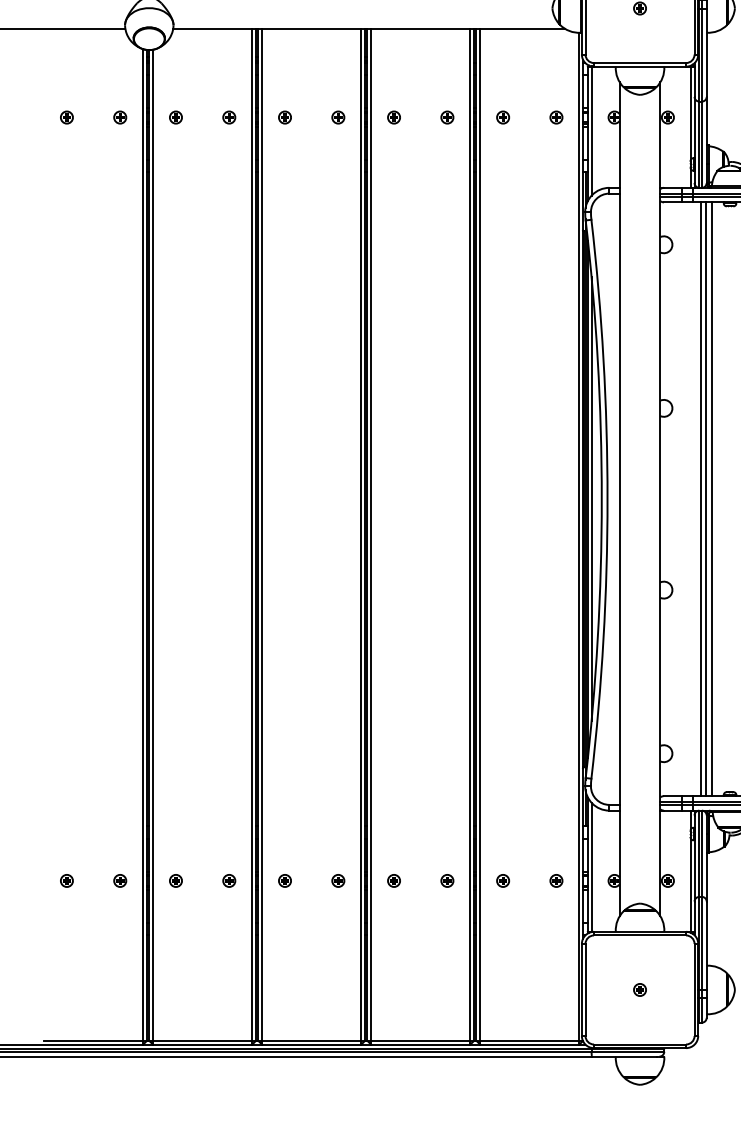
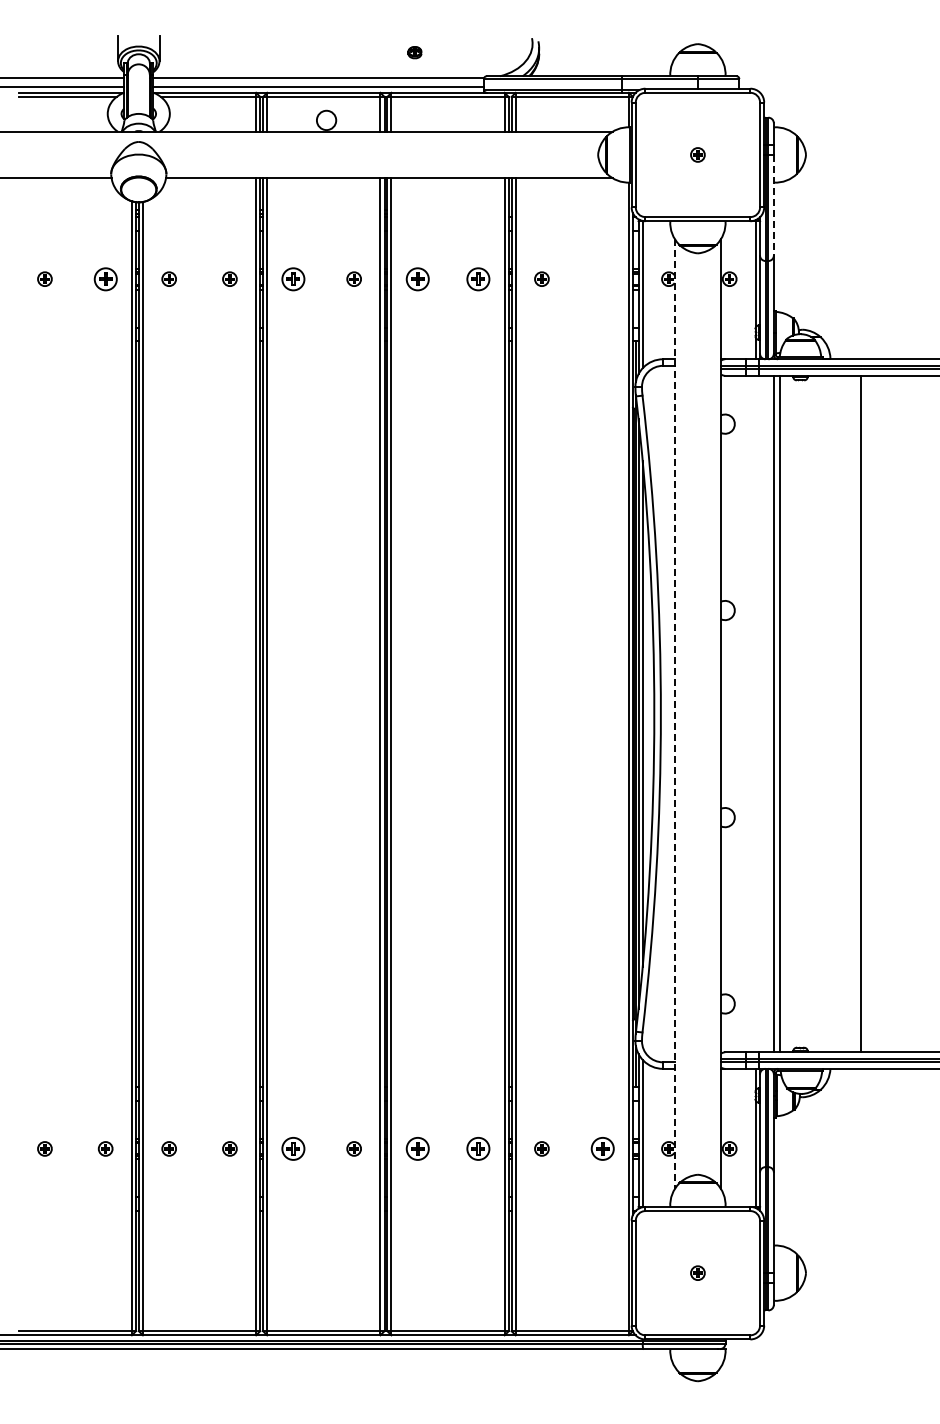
line: (706, 53) -> (773, 206), solid -> dashed
part: (120, 116) -> (105, 278), size x1.6
part: (285, 116) -> (293, 278), size x1.6
part: (393, 116) -> (417, 278), size x1.6
part: (447, 116) -> (478, 278), size x1.6
part: (556, 116) -> (602, 278), removed
line: (700, 498) -> (766, 713), removed
line: (619, 499) -> (674, 714), solid -> dashed
part: (285, 880) -> (293, 1148), size x1.6
part: (393, 880) -> (417, 1148), size x1.6
part: (447, 880) -> (478, 1148), size x1.6
part: (556, 880) -> (602, 1148), size x1.6

